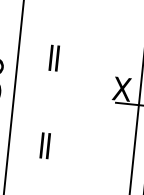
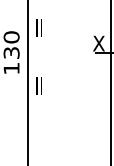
text: (48, 101) -> (38, 56), moved

